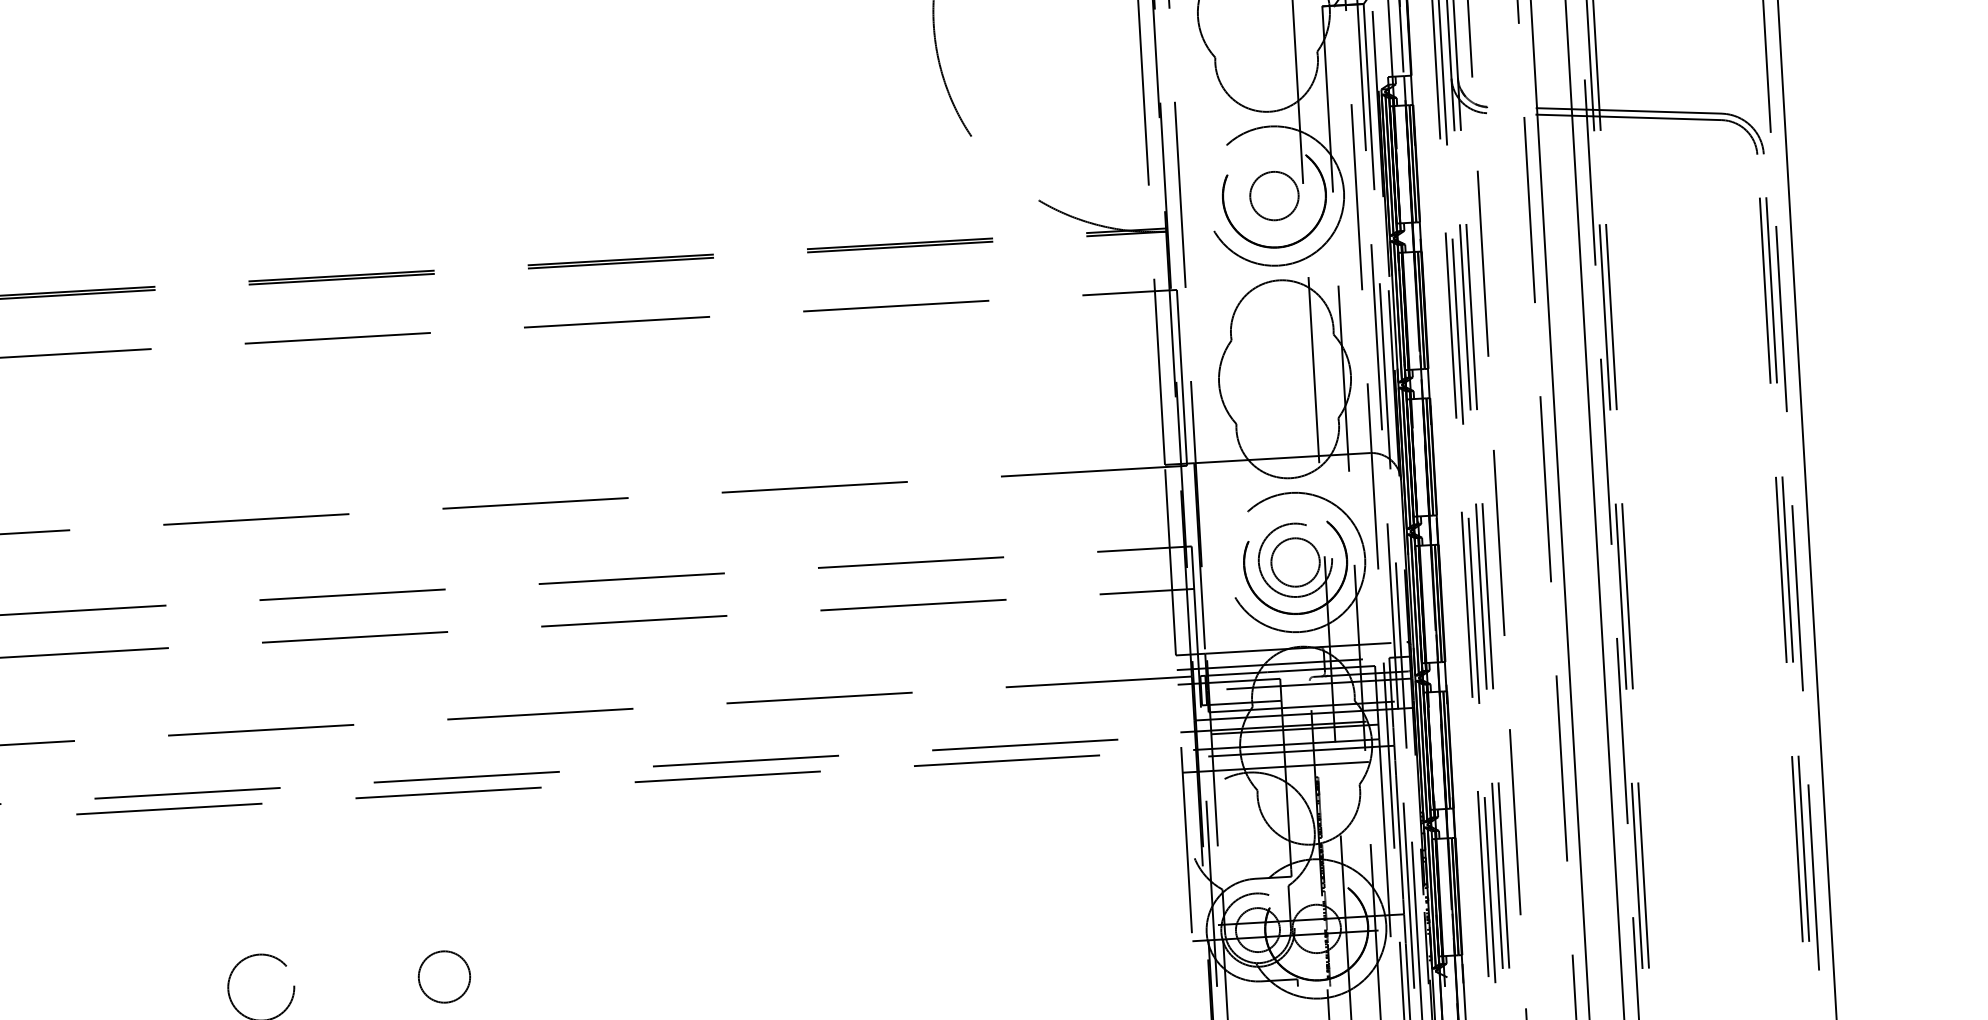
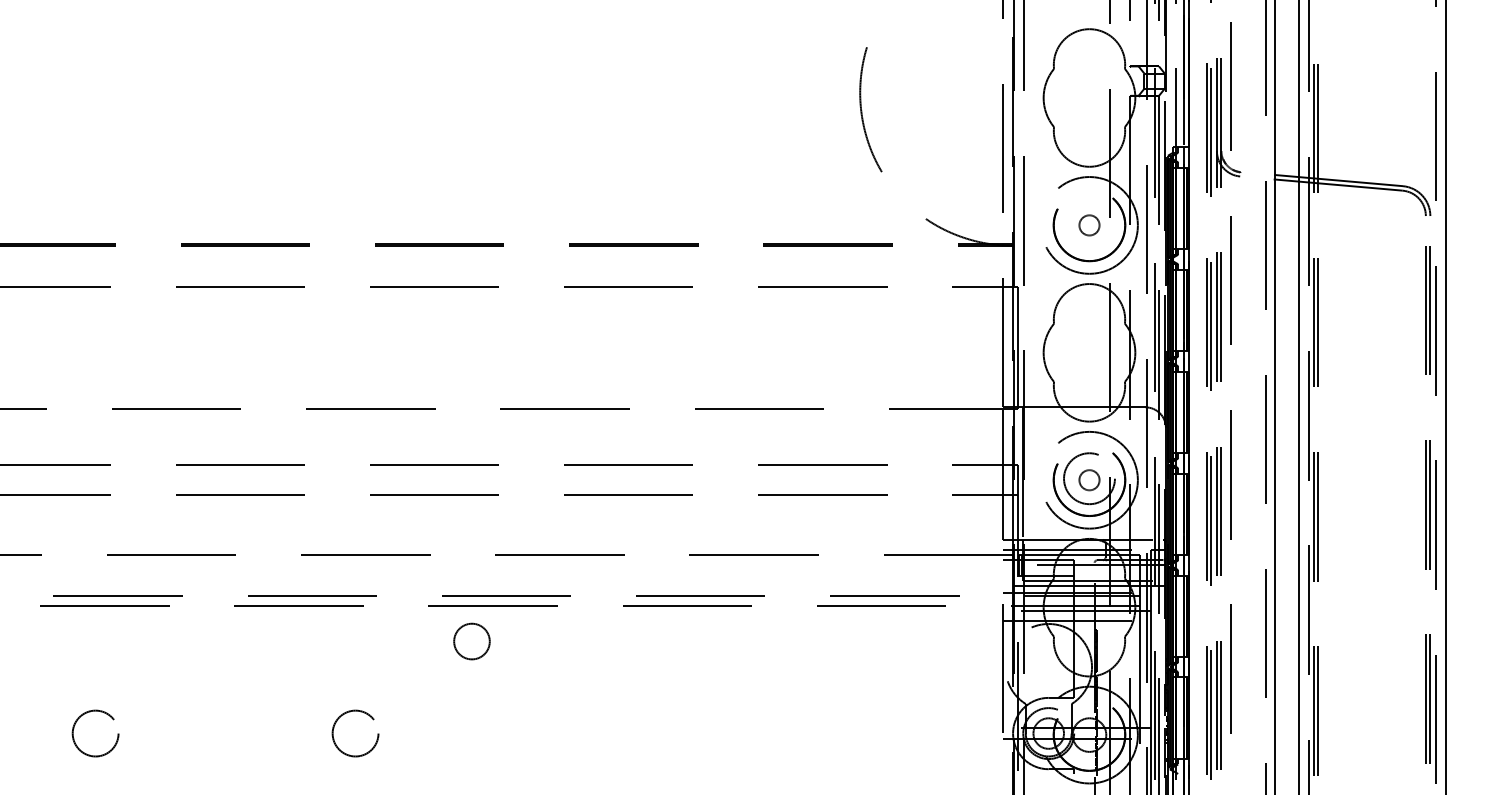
circle: (1274, 196) -> (1089, 225), size x0.6
circle: (1295, 562) -> (1089, 480), size x0.6
circle: (443, 976) -> (471, 641), moved

